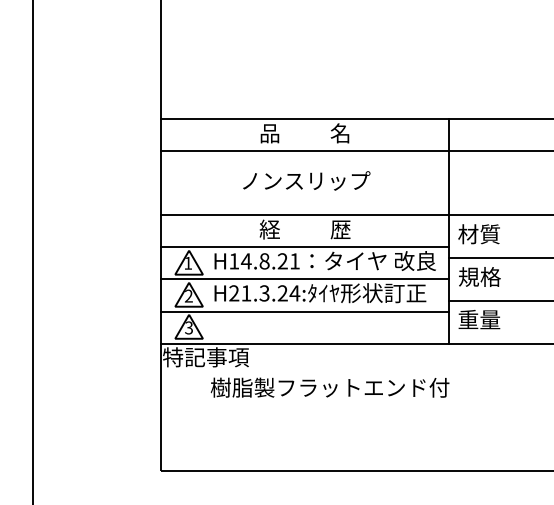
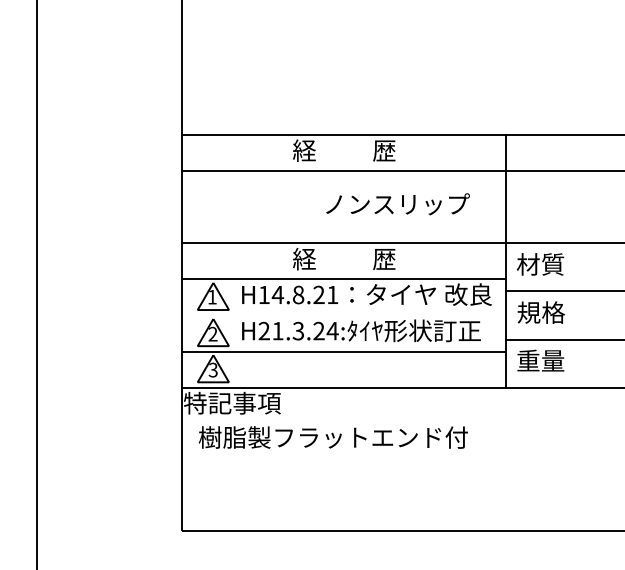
text: (305, 133) -> (344, 150), 品          名 -> 経          歴
text: (306, 181) -> (397, 204), moved
line: (304, 279) -> (343, 315), removed
text: (329, 387) -> (332, 437), moved

